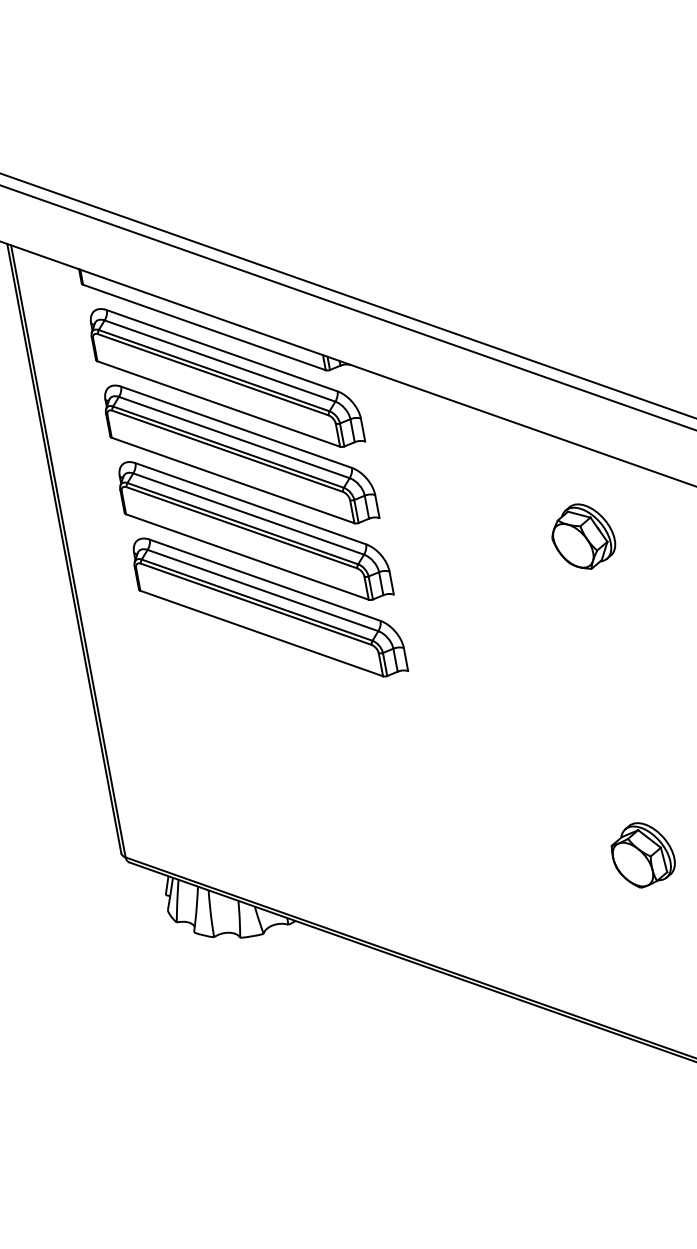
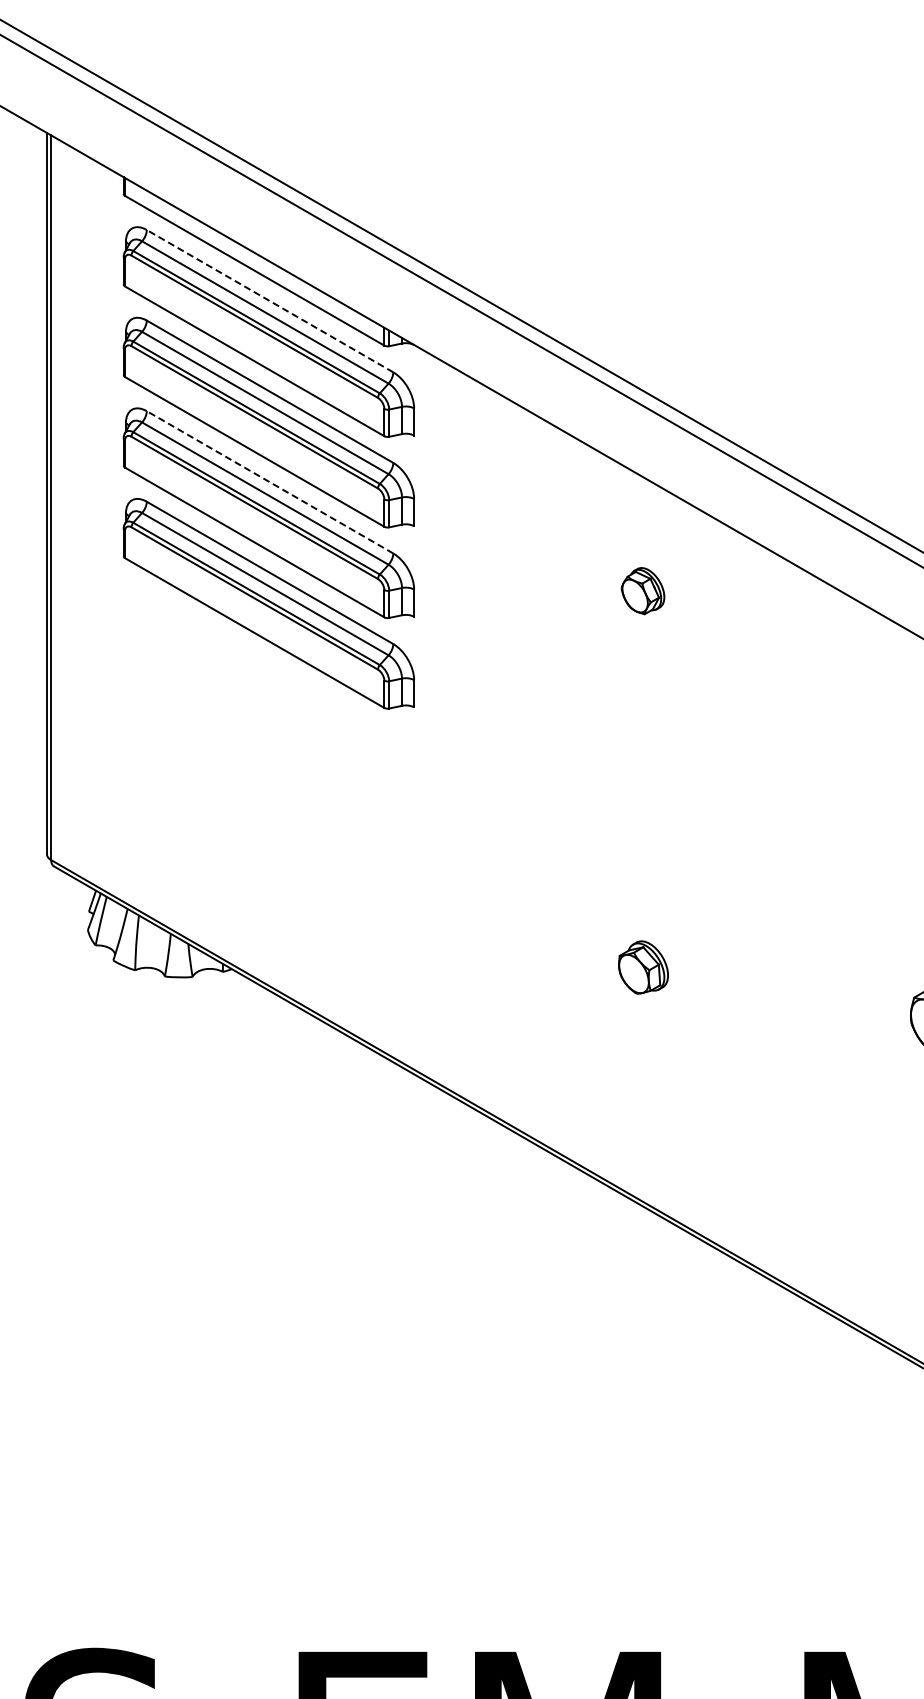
line: (221, 350) -> (269, 300), solid -> dashed
line: (250, 504) -> (269, 482), solid -> dashed
part: (582, 536) -> (642, 590), size x0.6
part: (643, 854) -> (643, 967), size x0.7

